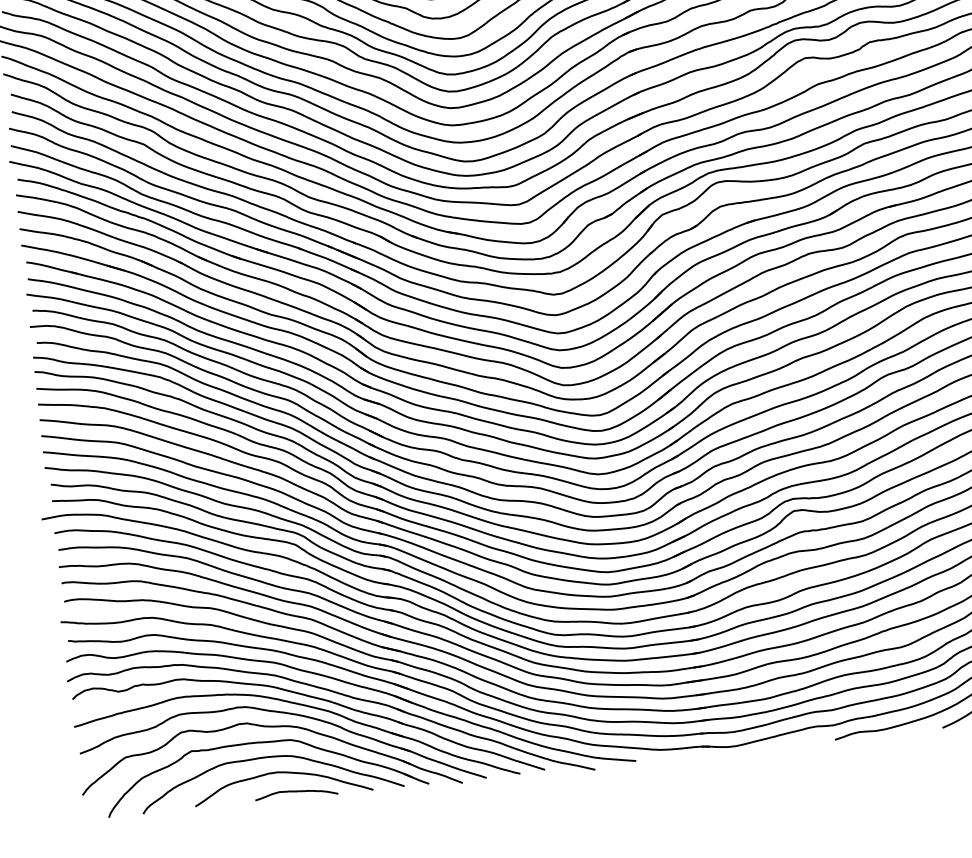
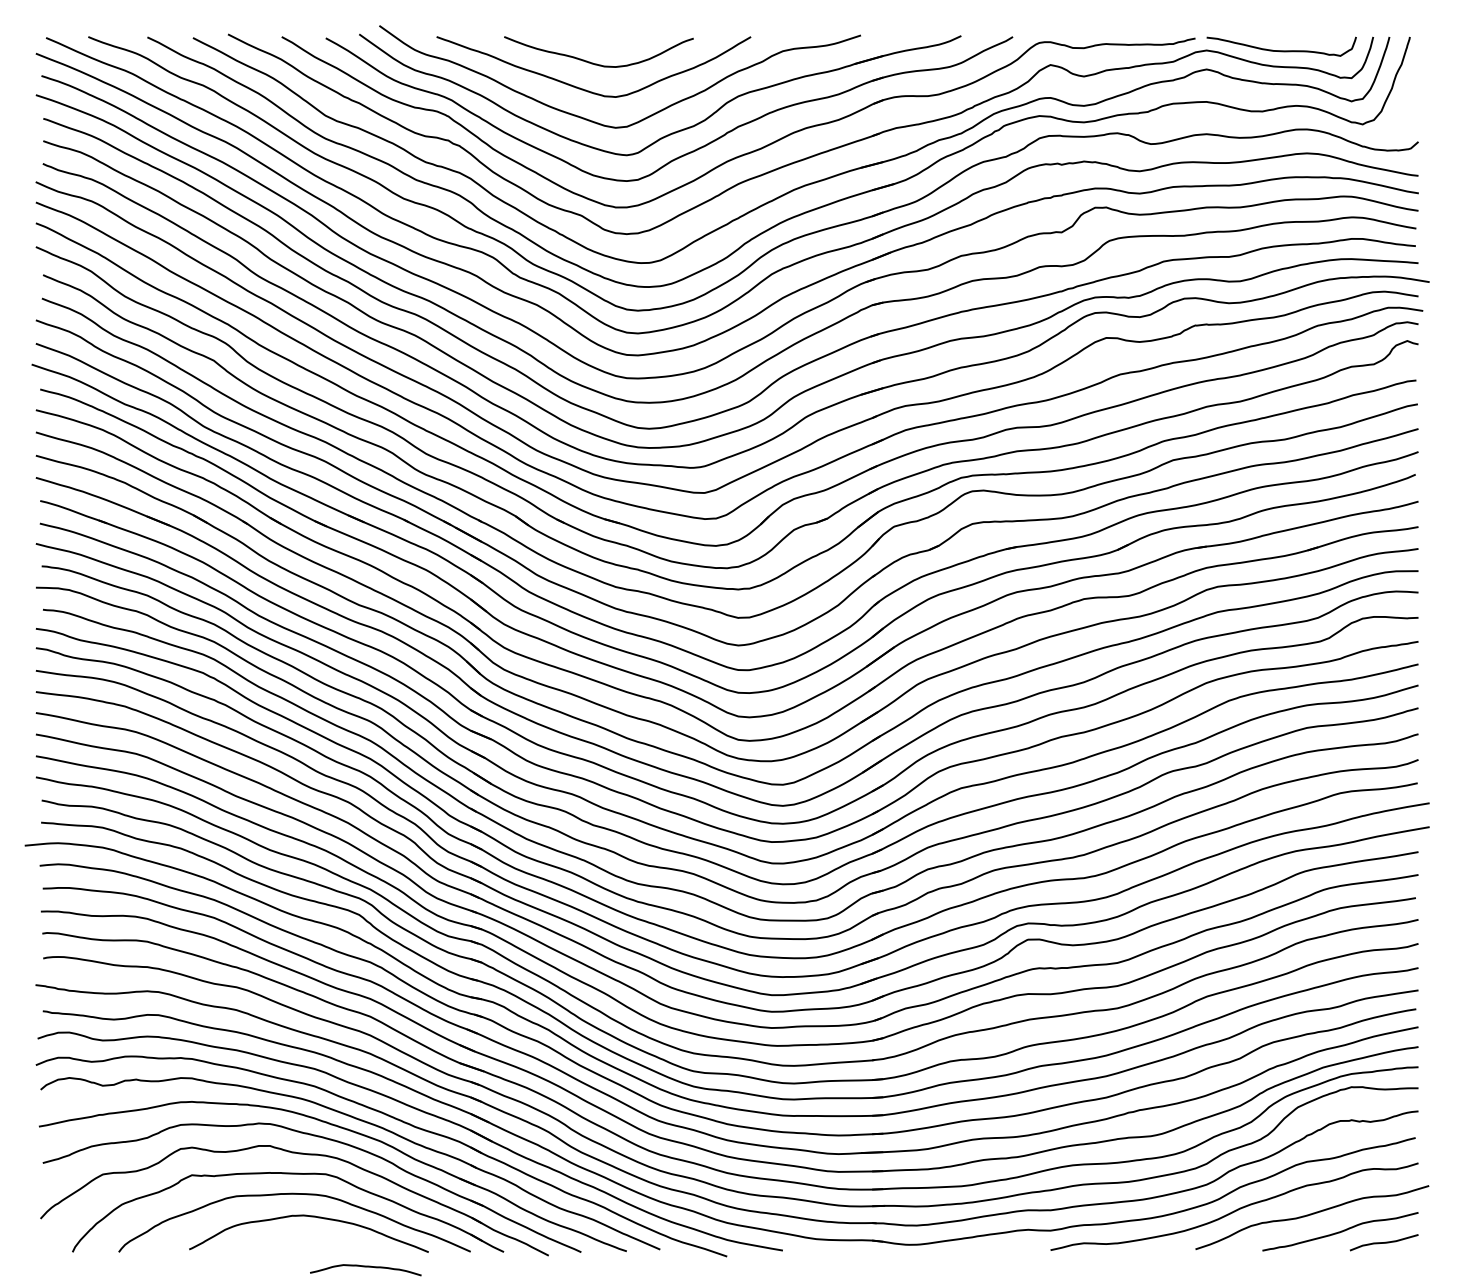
curve: (296, 792) -> (365, 1267), moved

